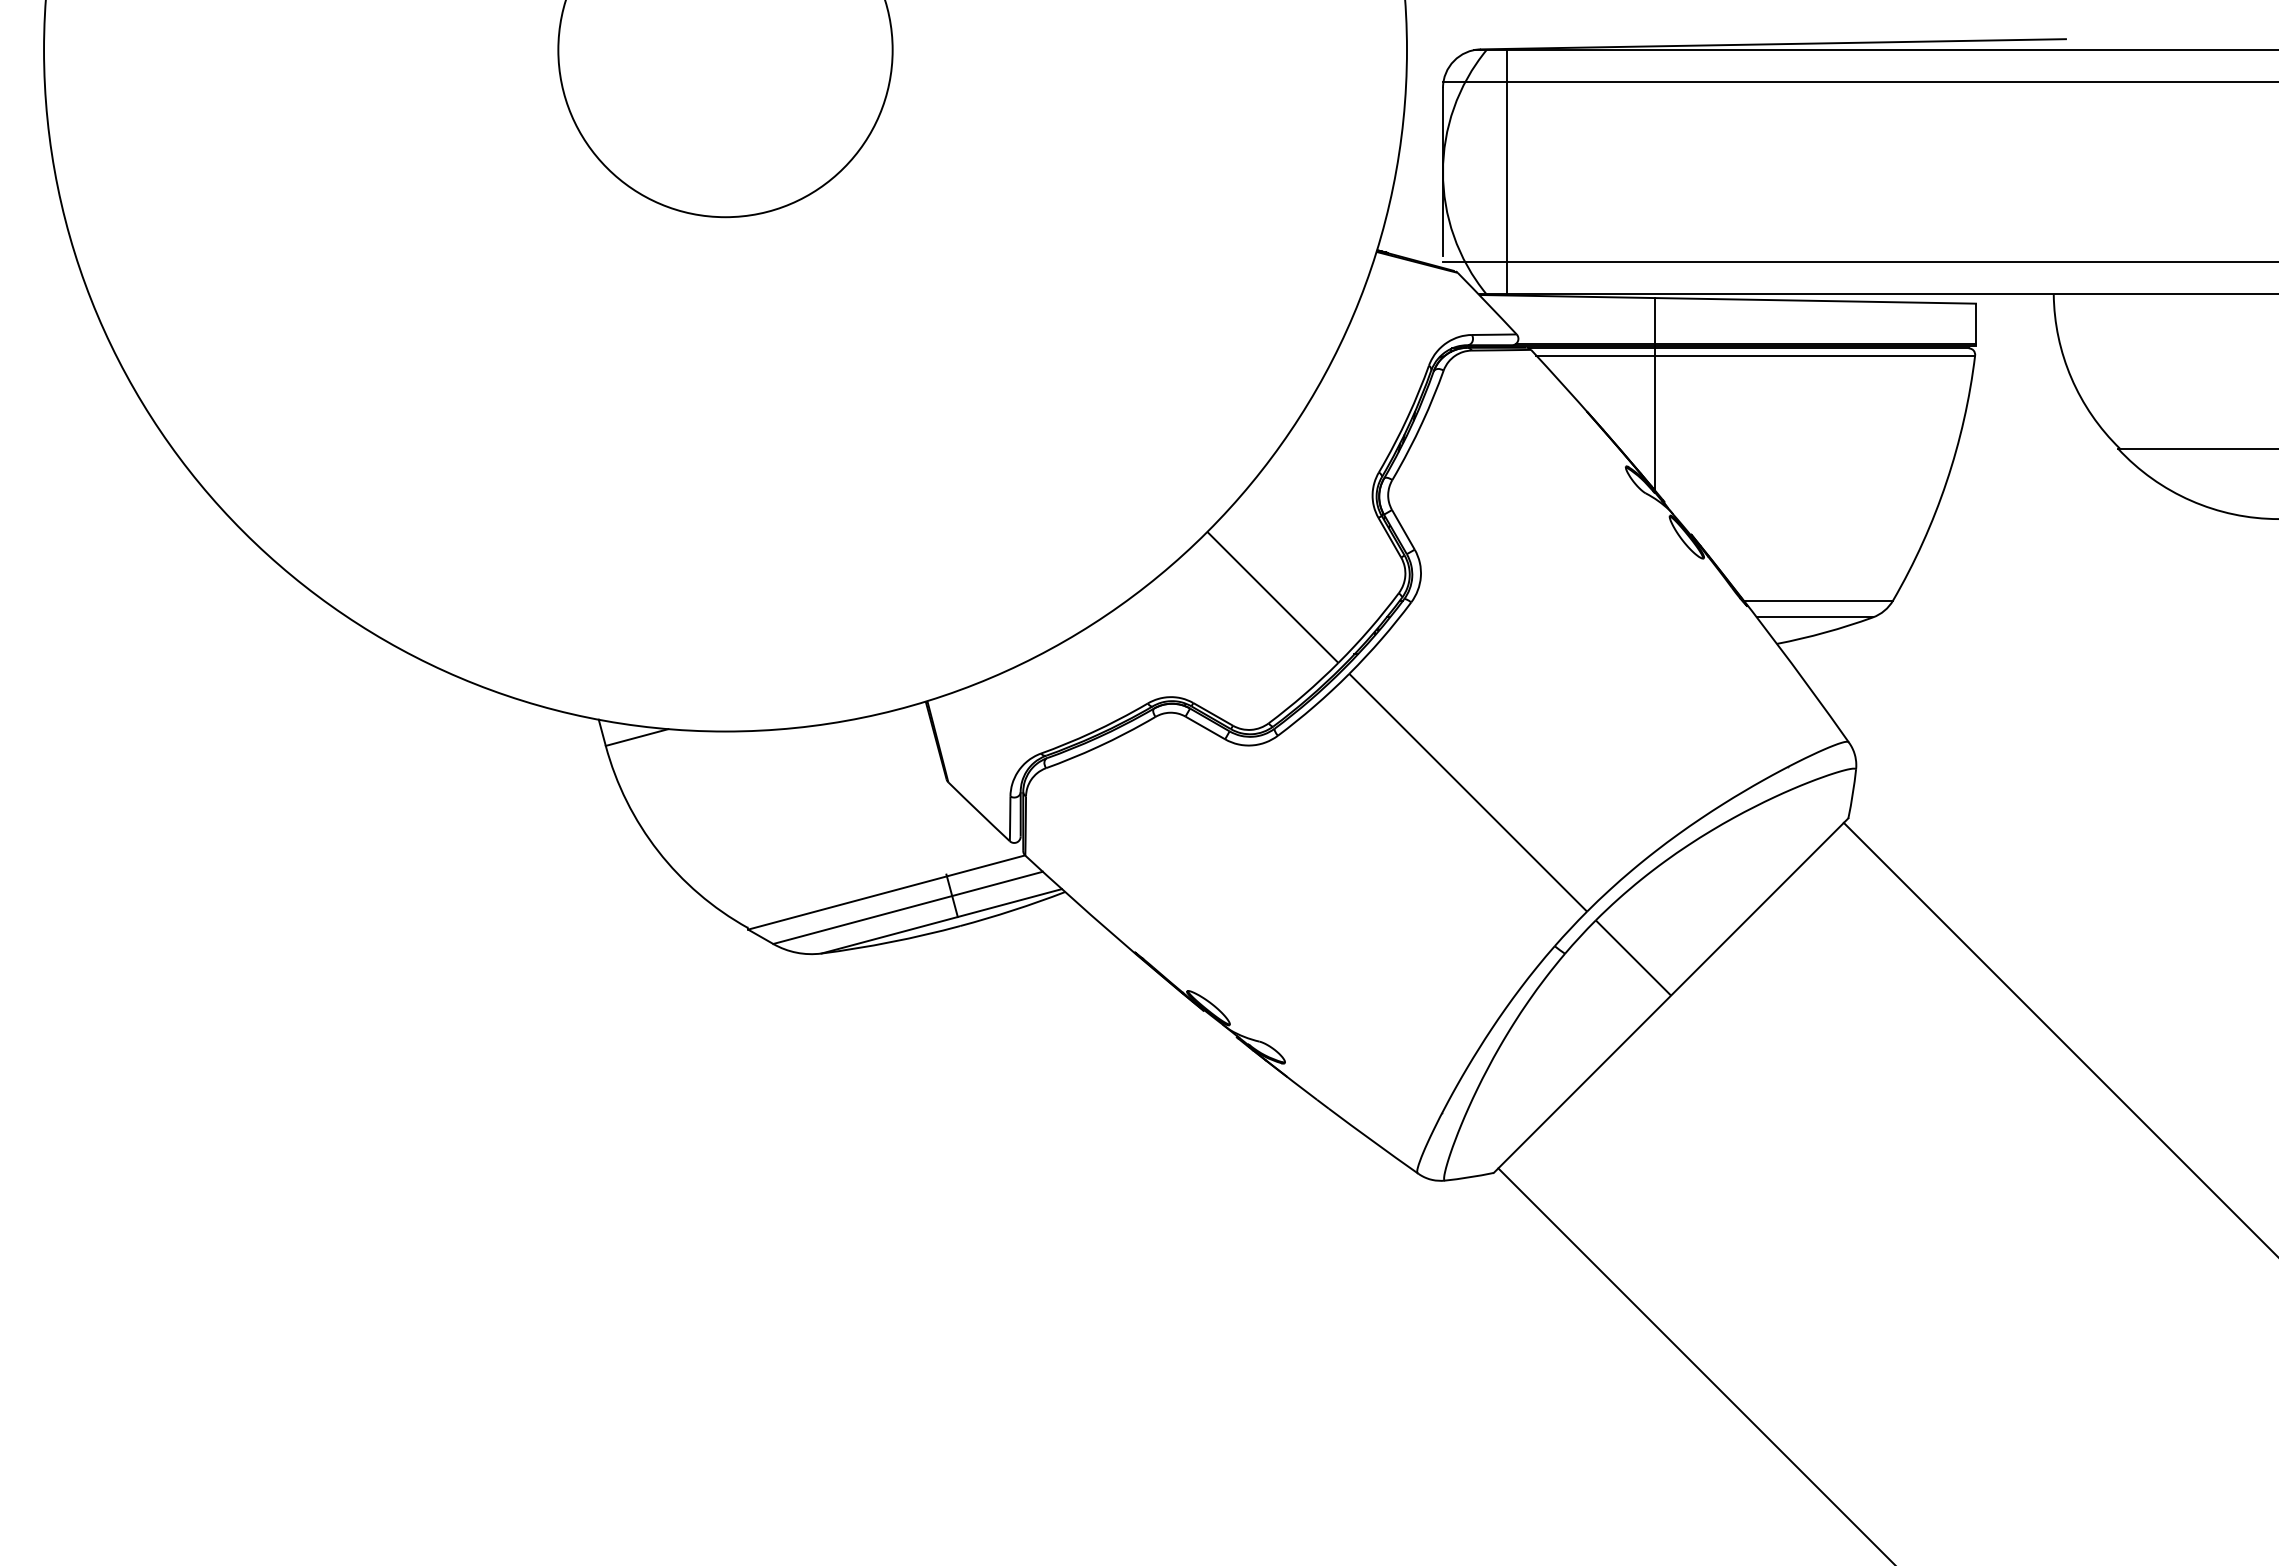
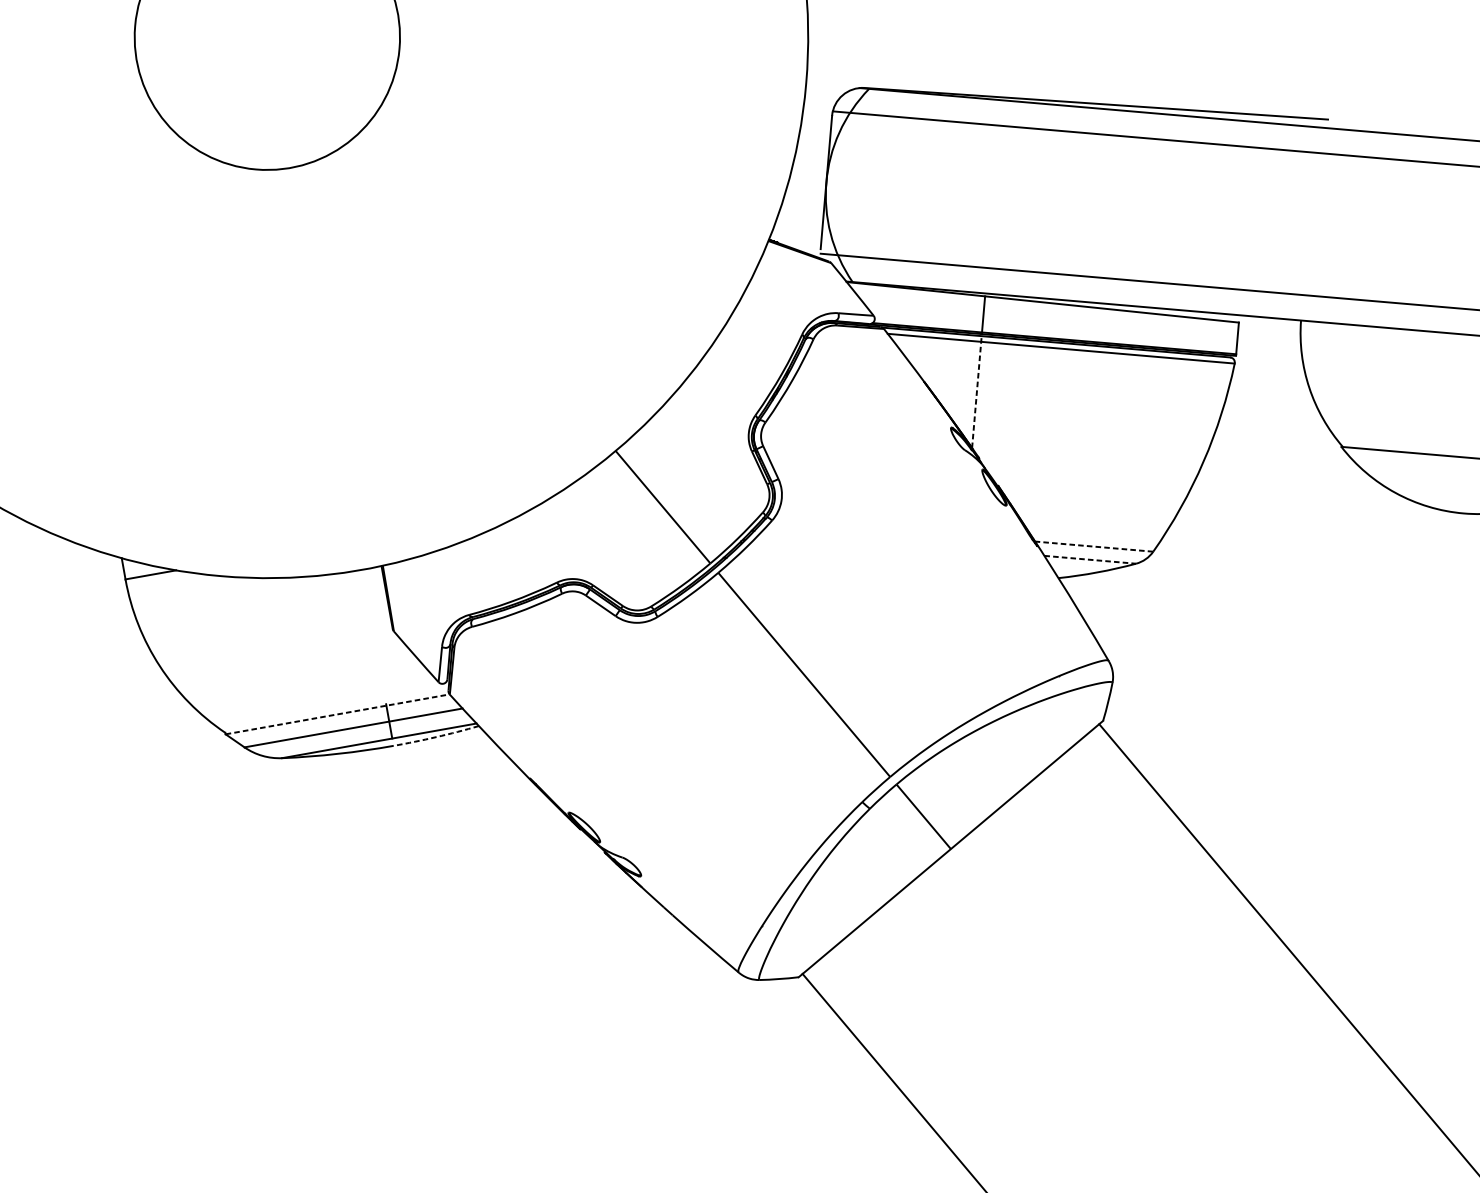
line: (1507, 172) -> (877, 187), removed
line: (1654, 419) -> (976, 392), solid -> dashed
line: (1818, 600) -> (1094, 546), solid -> dashed
line: (1814, 617) -> (1089, 559), solid -> dashed
line: (887, 892) -> (338, 714), solid -> dashed
arc: (1013, 910) -> (436, 737), solid -> dashed

